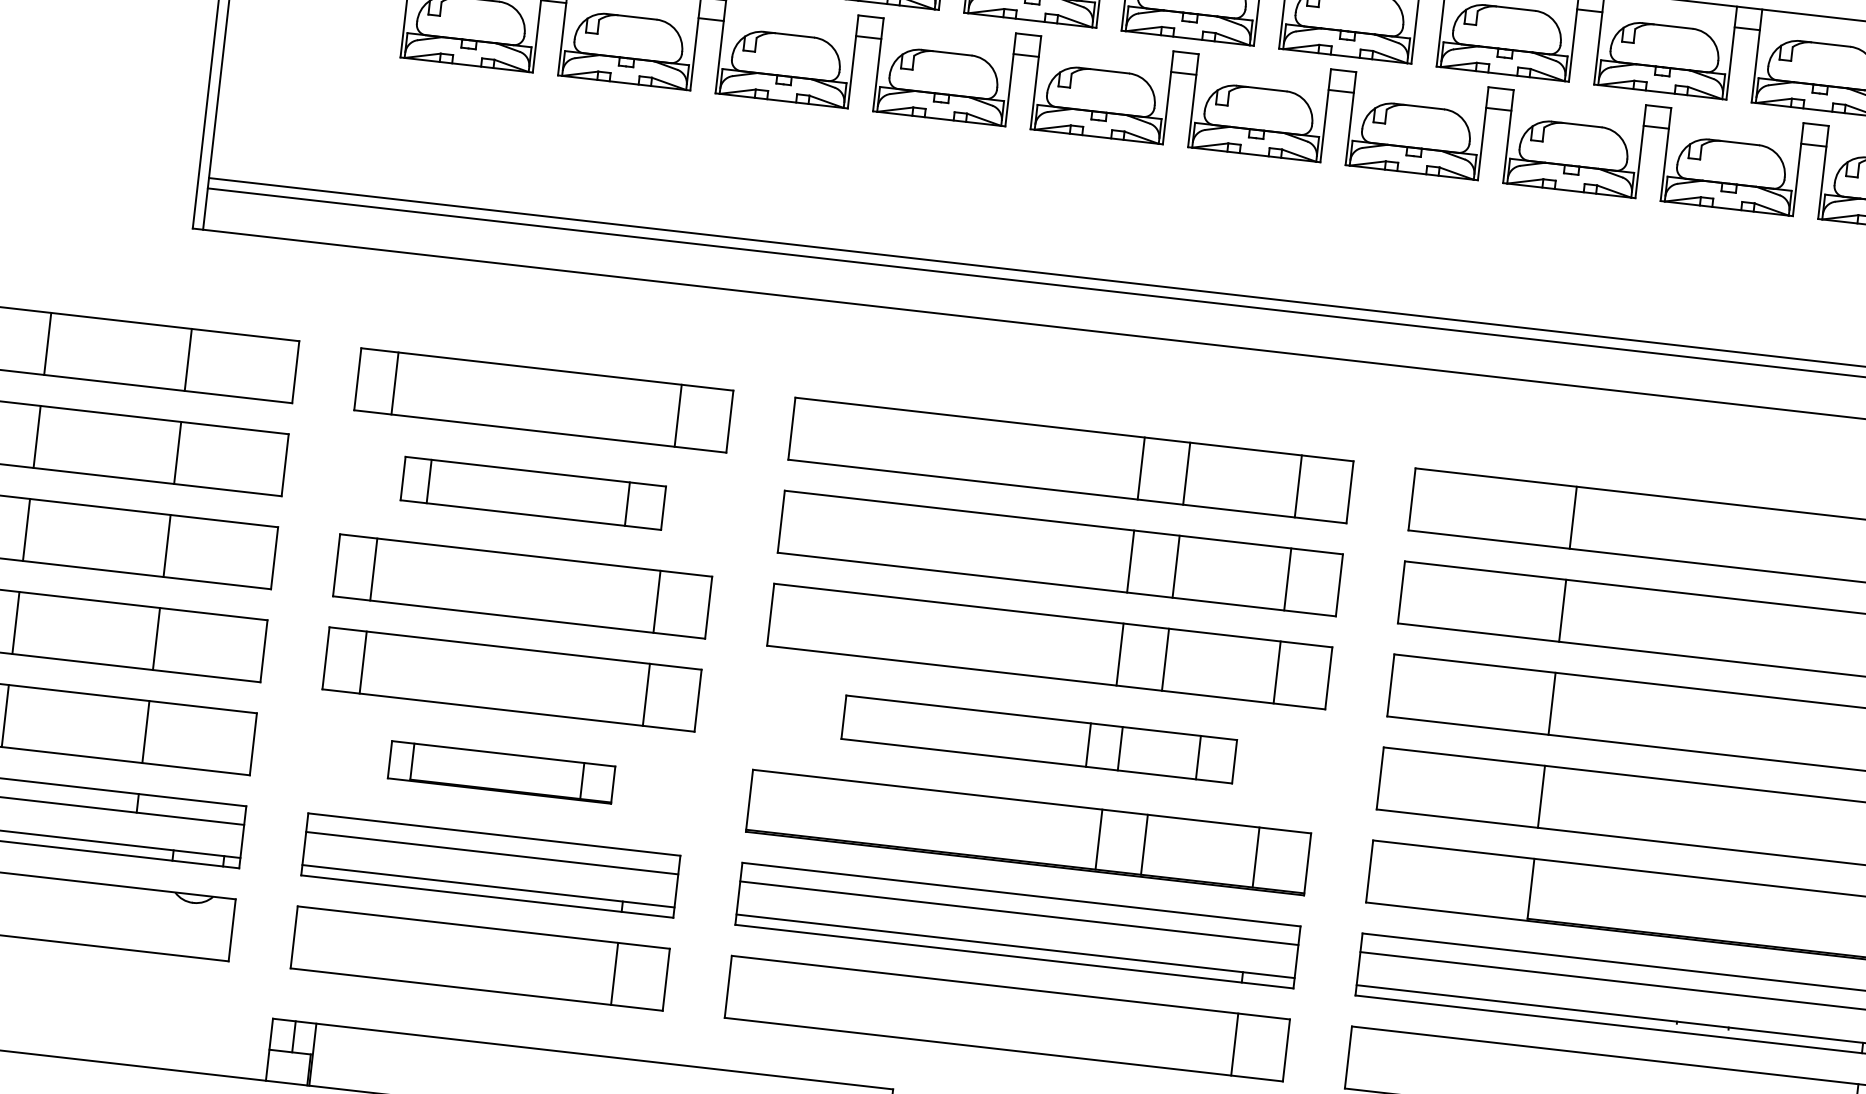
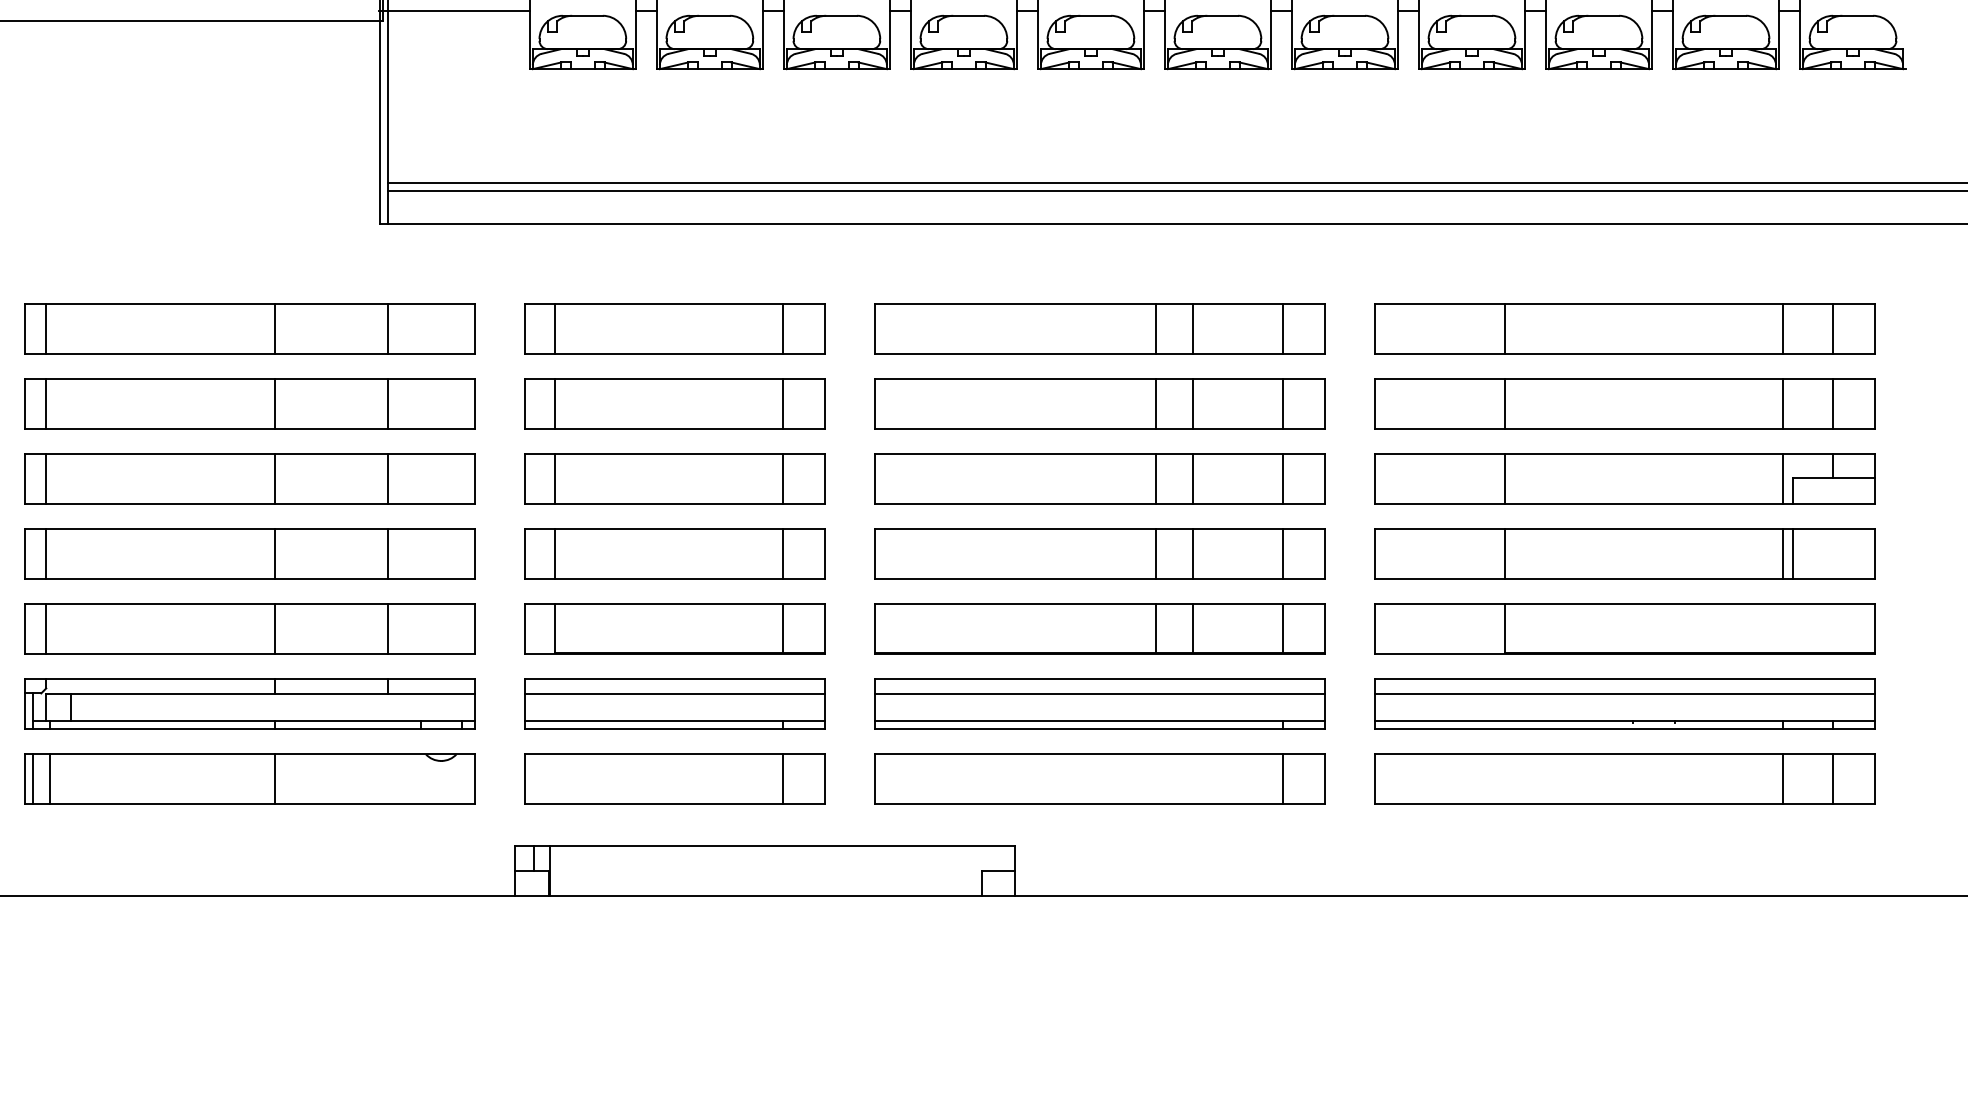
part: (533, 492) -> (674, 403), size x1.43
part: (1038, 738) -> (1099, 553), size x1.43
part: (501, 771) -> (674, 628), size x1.67

